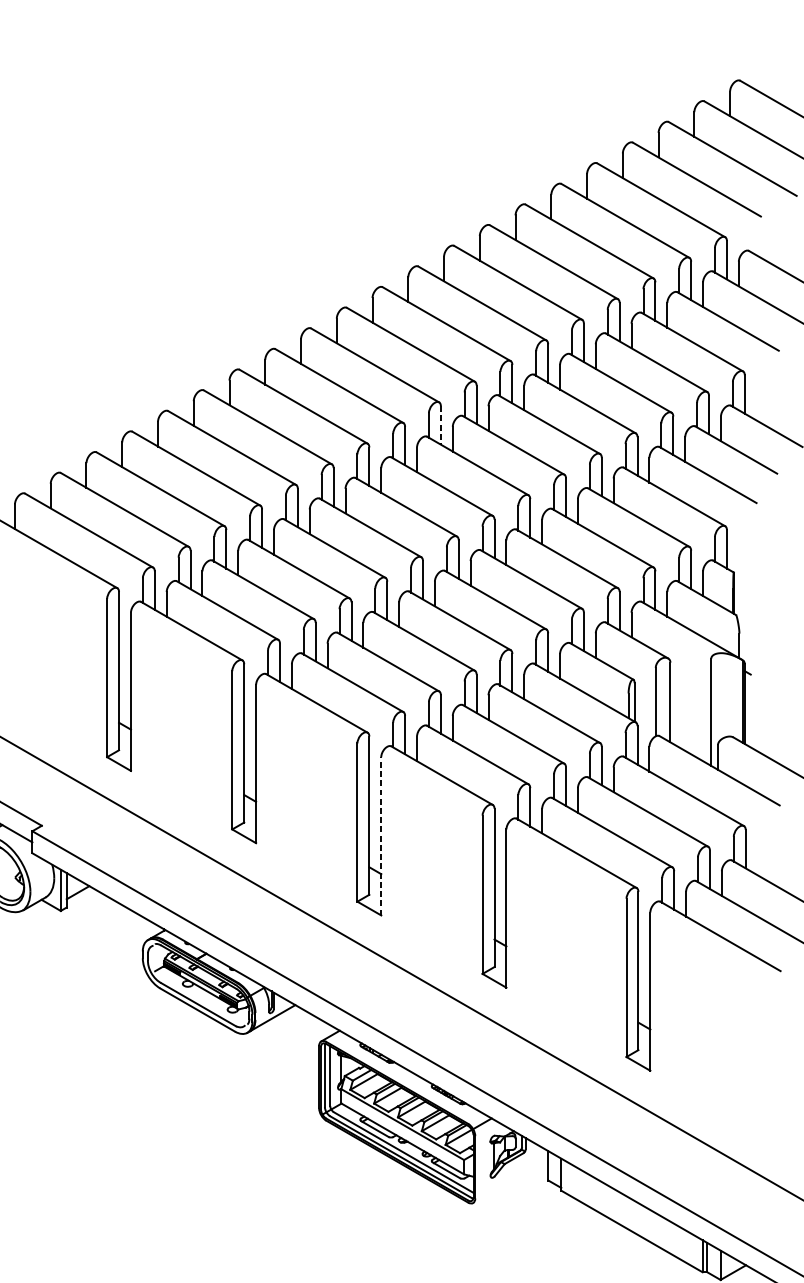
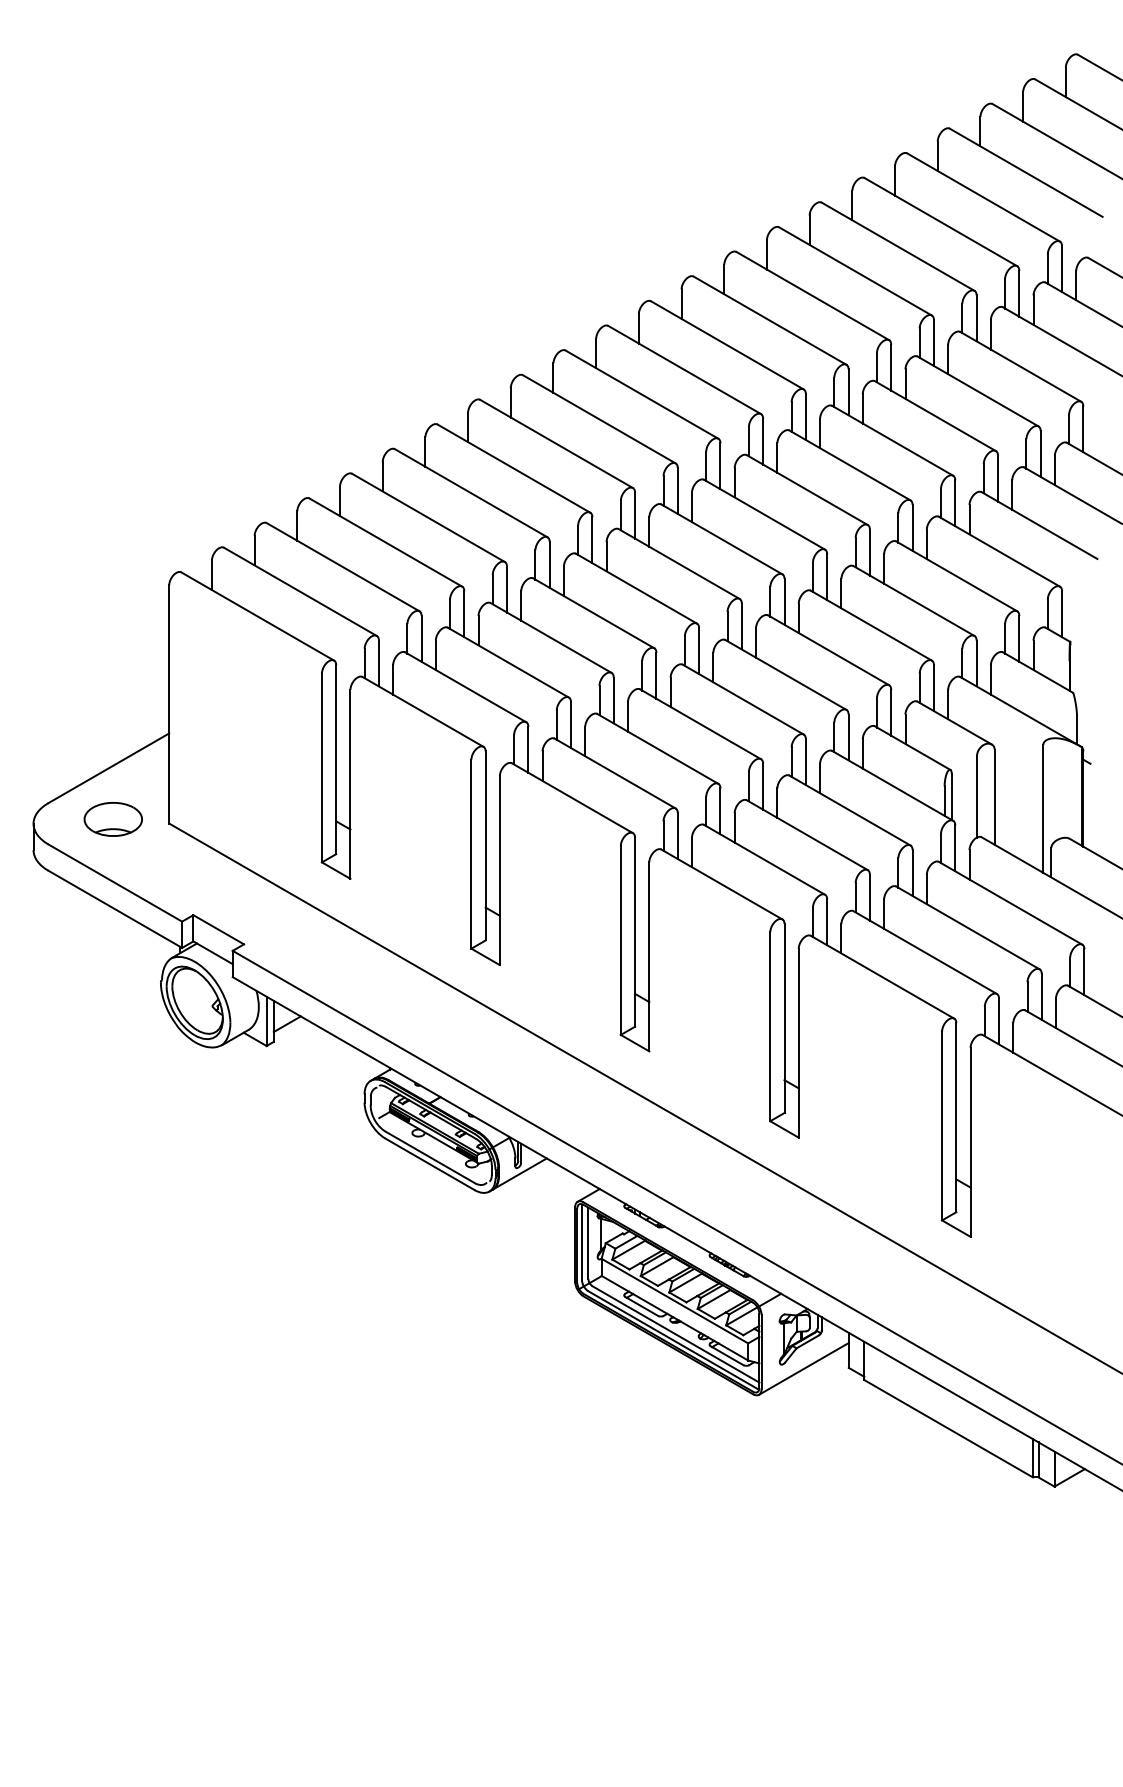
line: (440, 425) -> (720, 466), dashed -> solid
line: (381, 835) -> (649, 956), dashed -> solid
line: (510, 1181) -> (803, 1368), added

